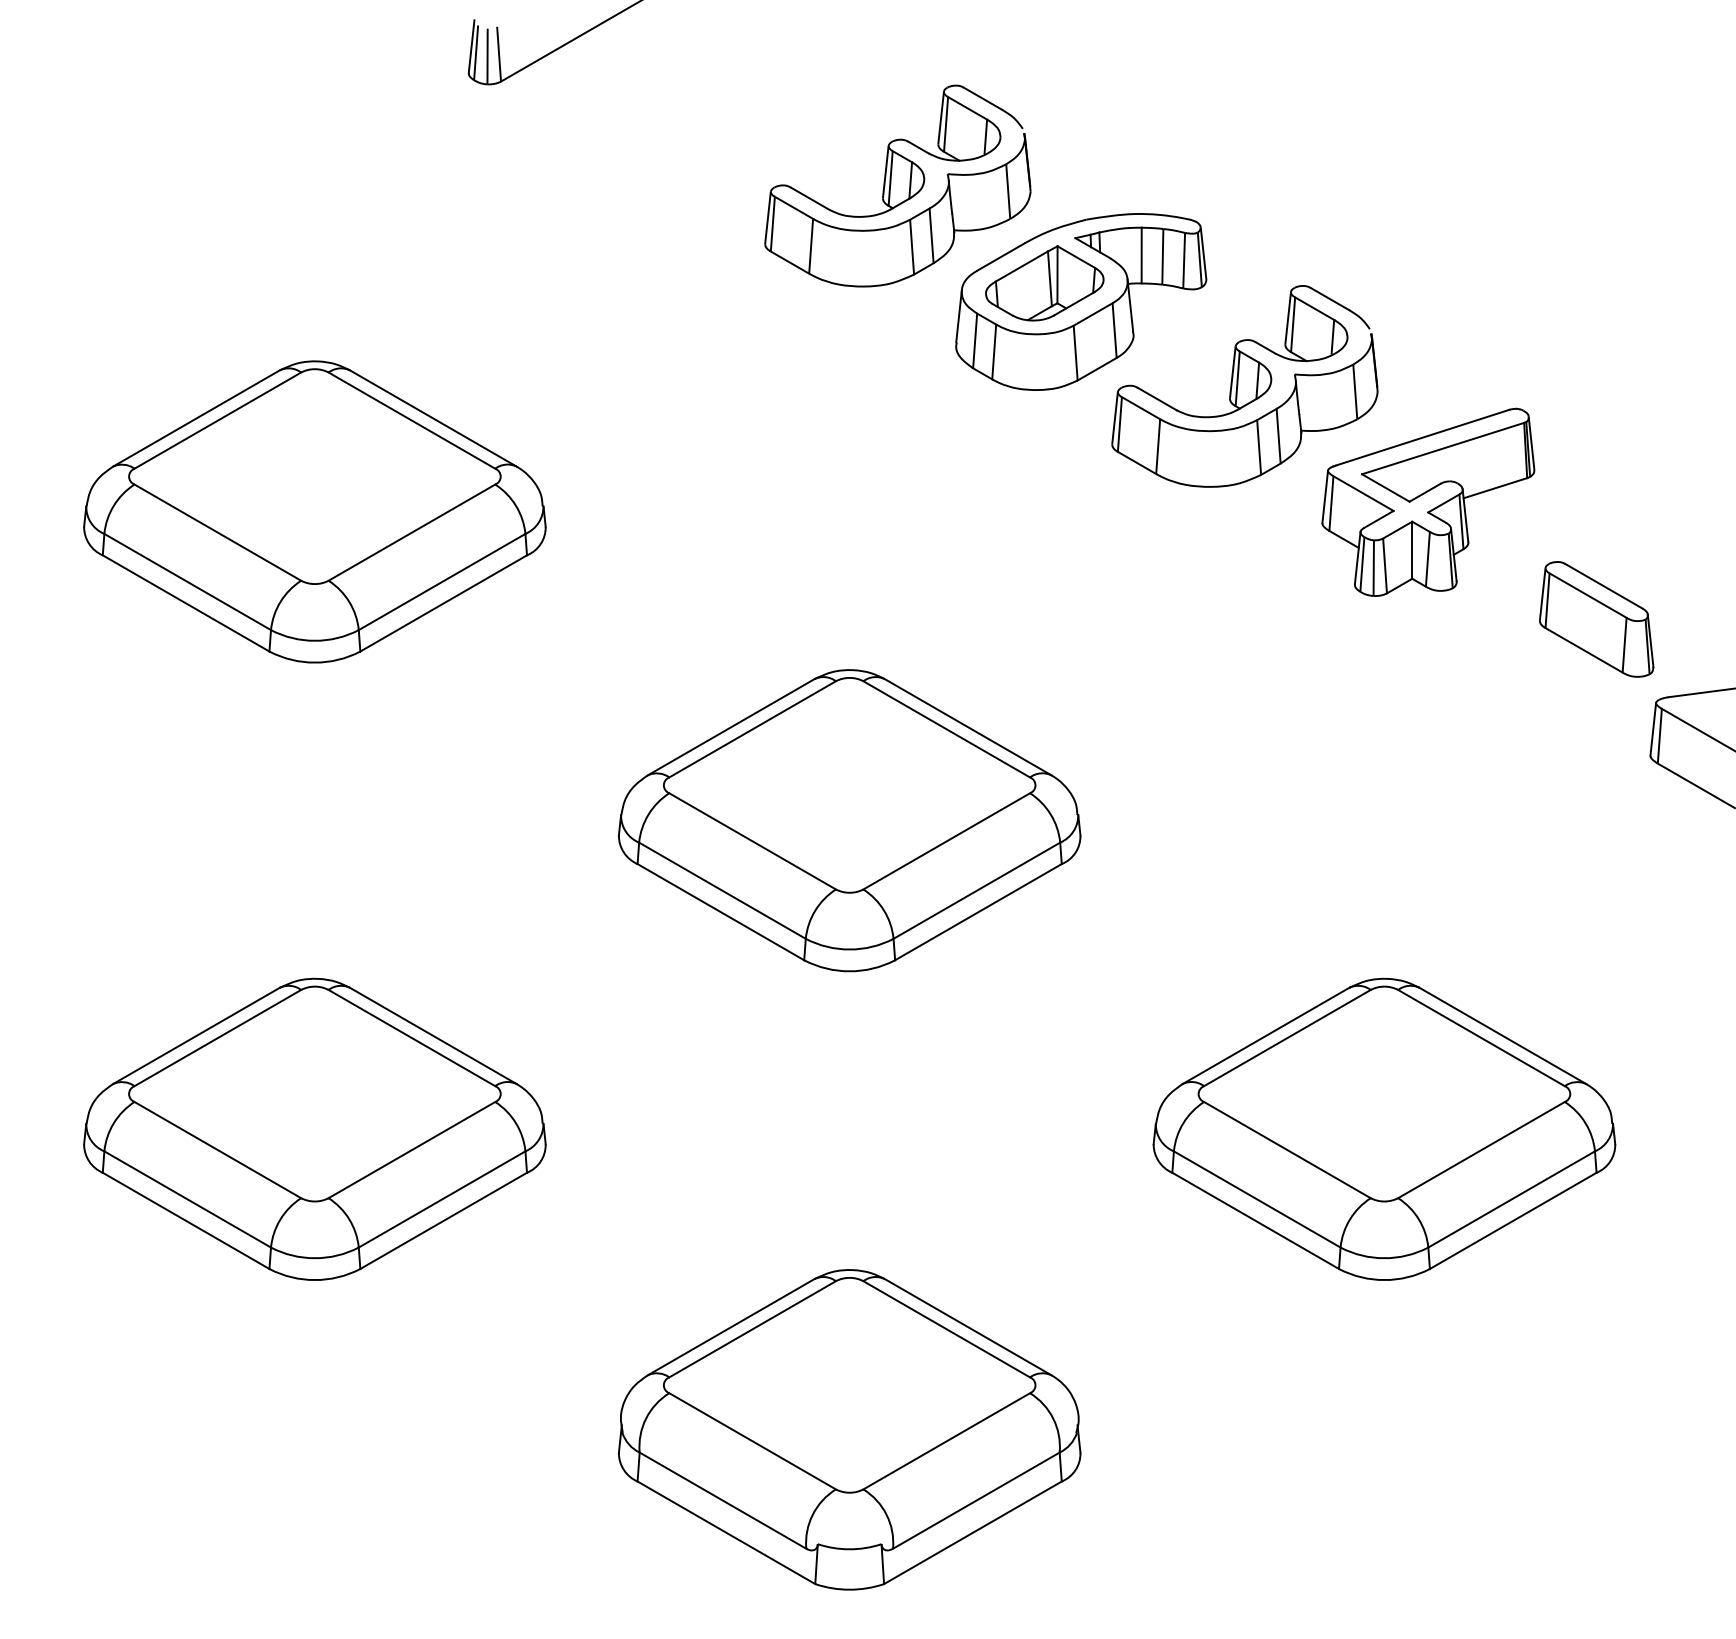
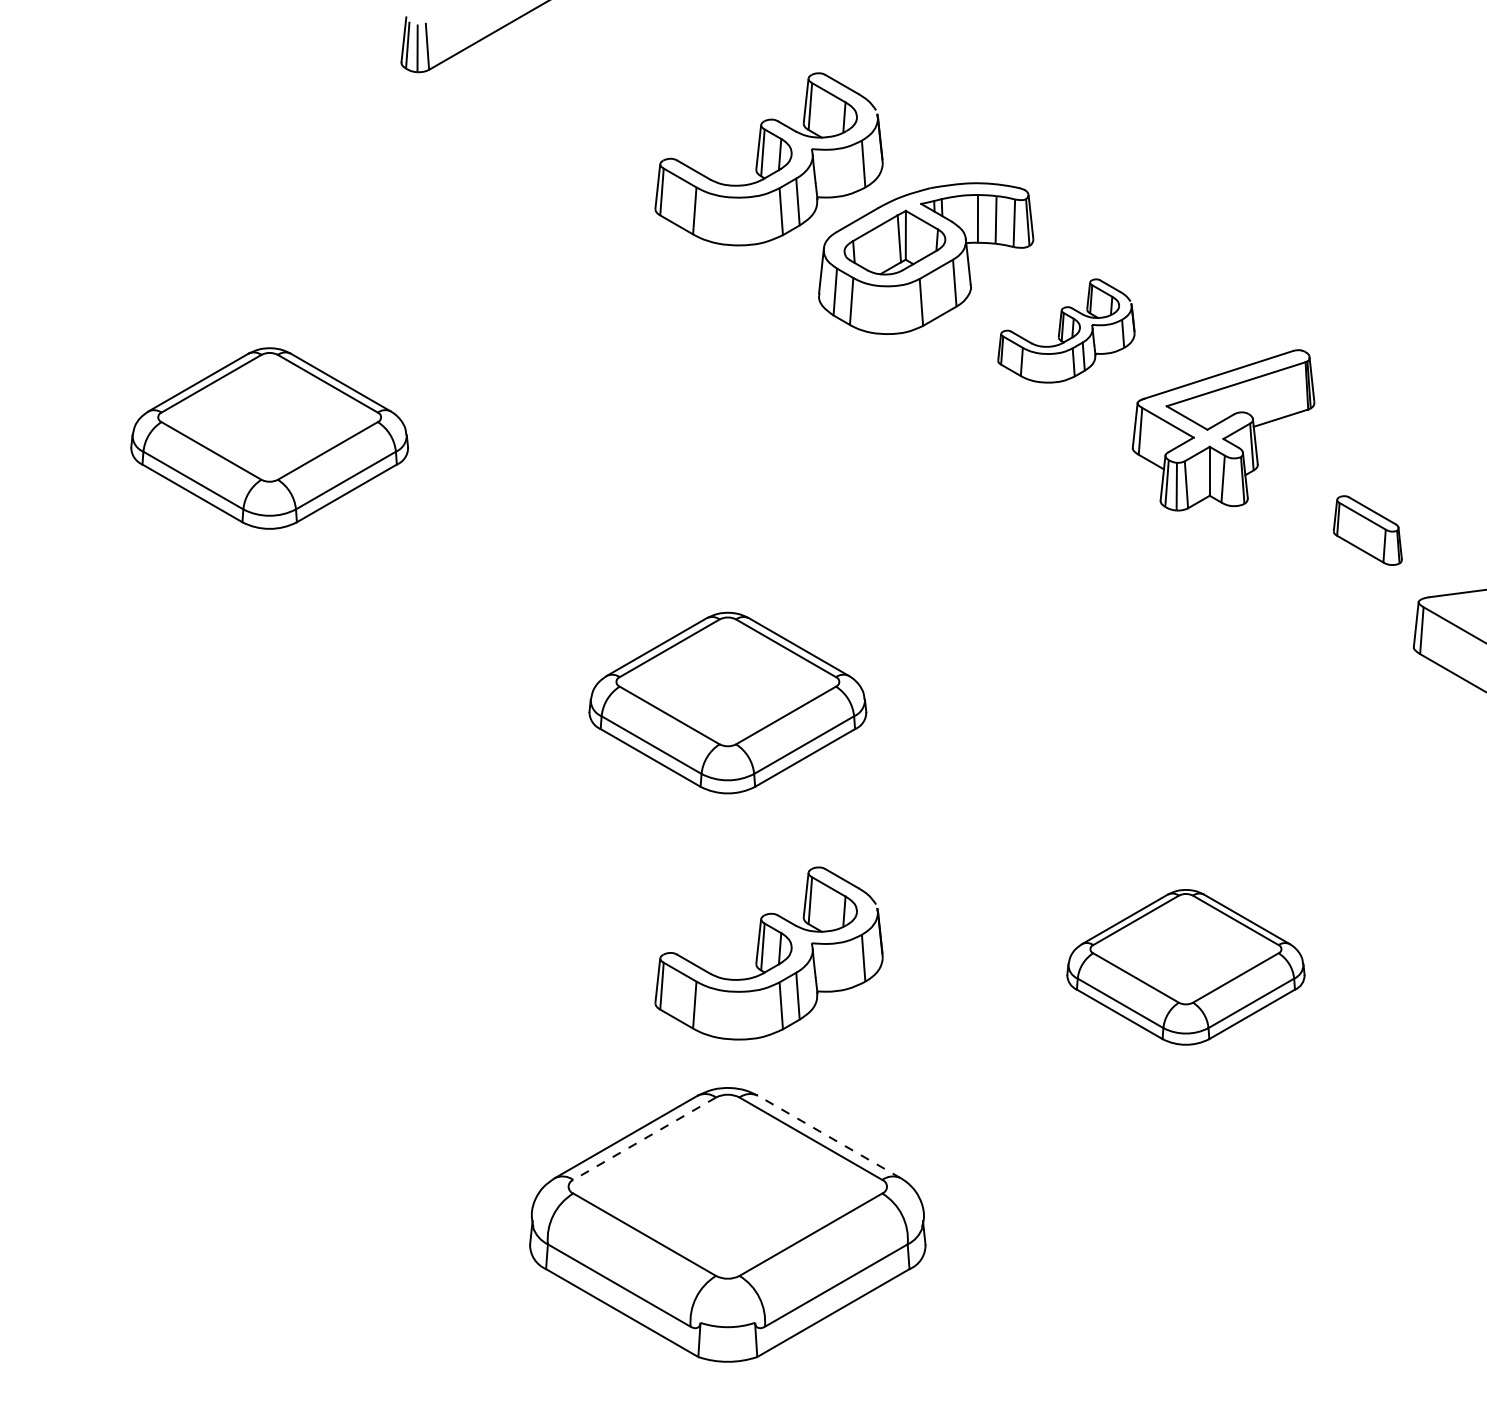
part: (1244, 386) -> (1066, 331), size x0.6
part: (314, 511) -> (269, 438), size x0.7
part: (1596, 619) -> (1367, 530), size x0.7
part: (849, 820) -> (727, 702), size x0.7
part: (897, 1112) -> (768, 953), added
part: (314, 1128) -> (269, 966), removed
part: (1384, 1128) -> (1185, 966), size x0.6
line: (967, 1326) -> (828, 1136), solid -> dashed
line: (752, 1329) -> (644, 1138), solid -> dashed

